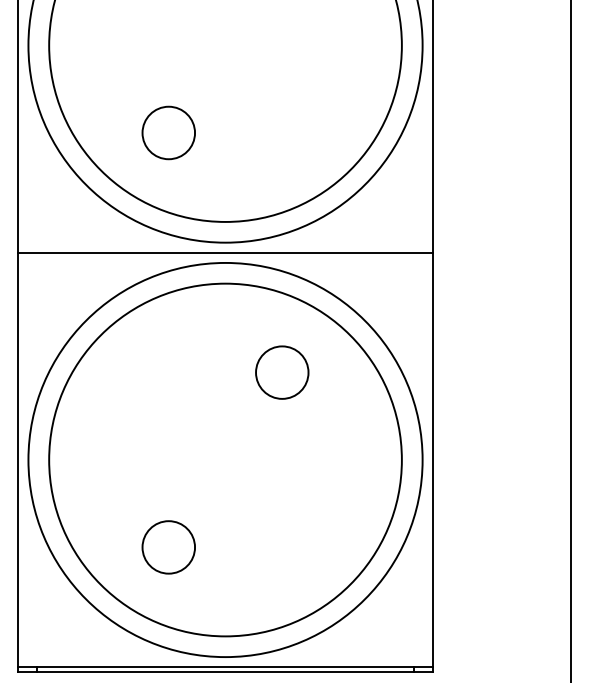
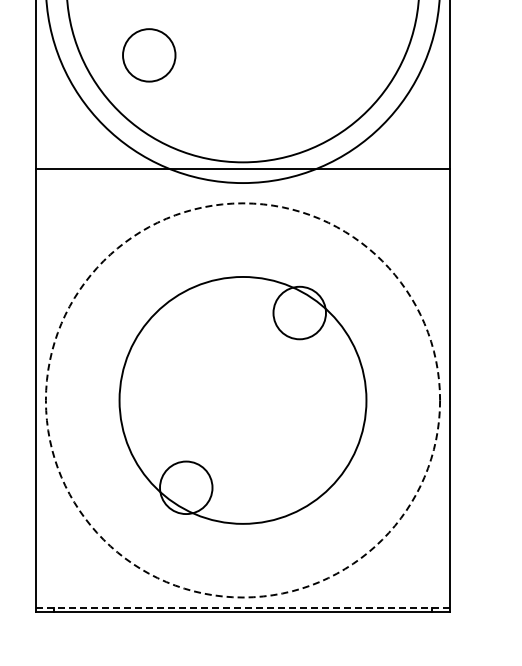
circle: (168, 132) -> (148, 54), moved
line: (225, 252) -> (242, 168), moved
circle: (225, 459) -> (242, 399), size x0.7
circle: (225, 459) -> (242, 399), solid -> dashed
line: (226, 667) -> (243, 607), solid -> dashed

